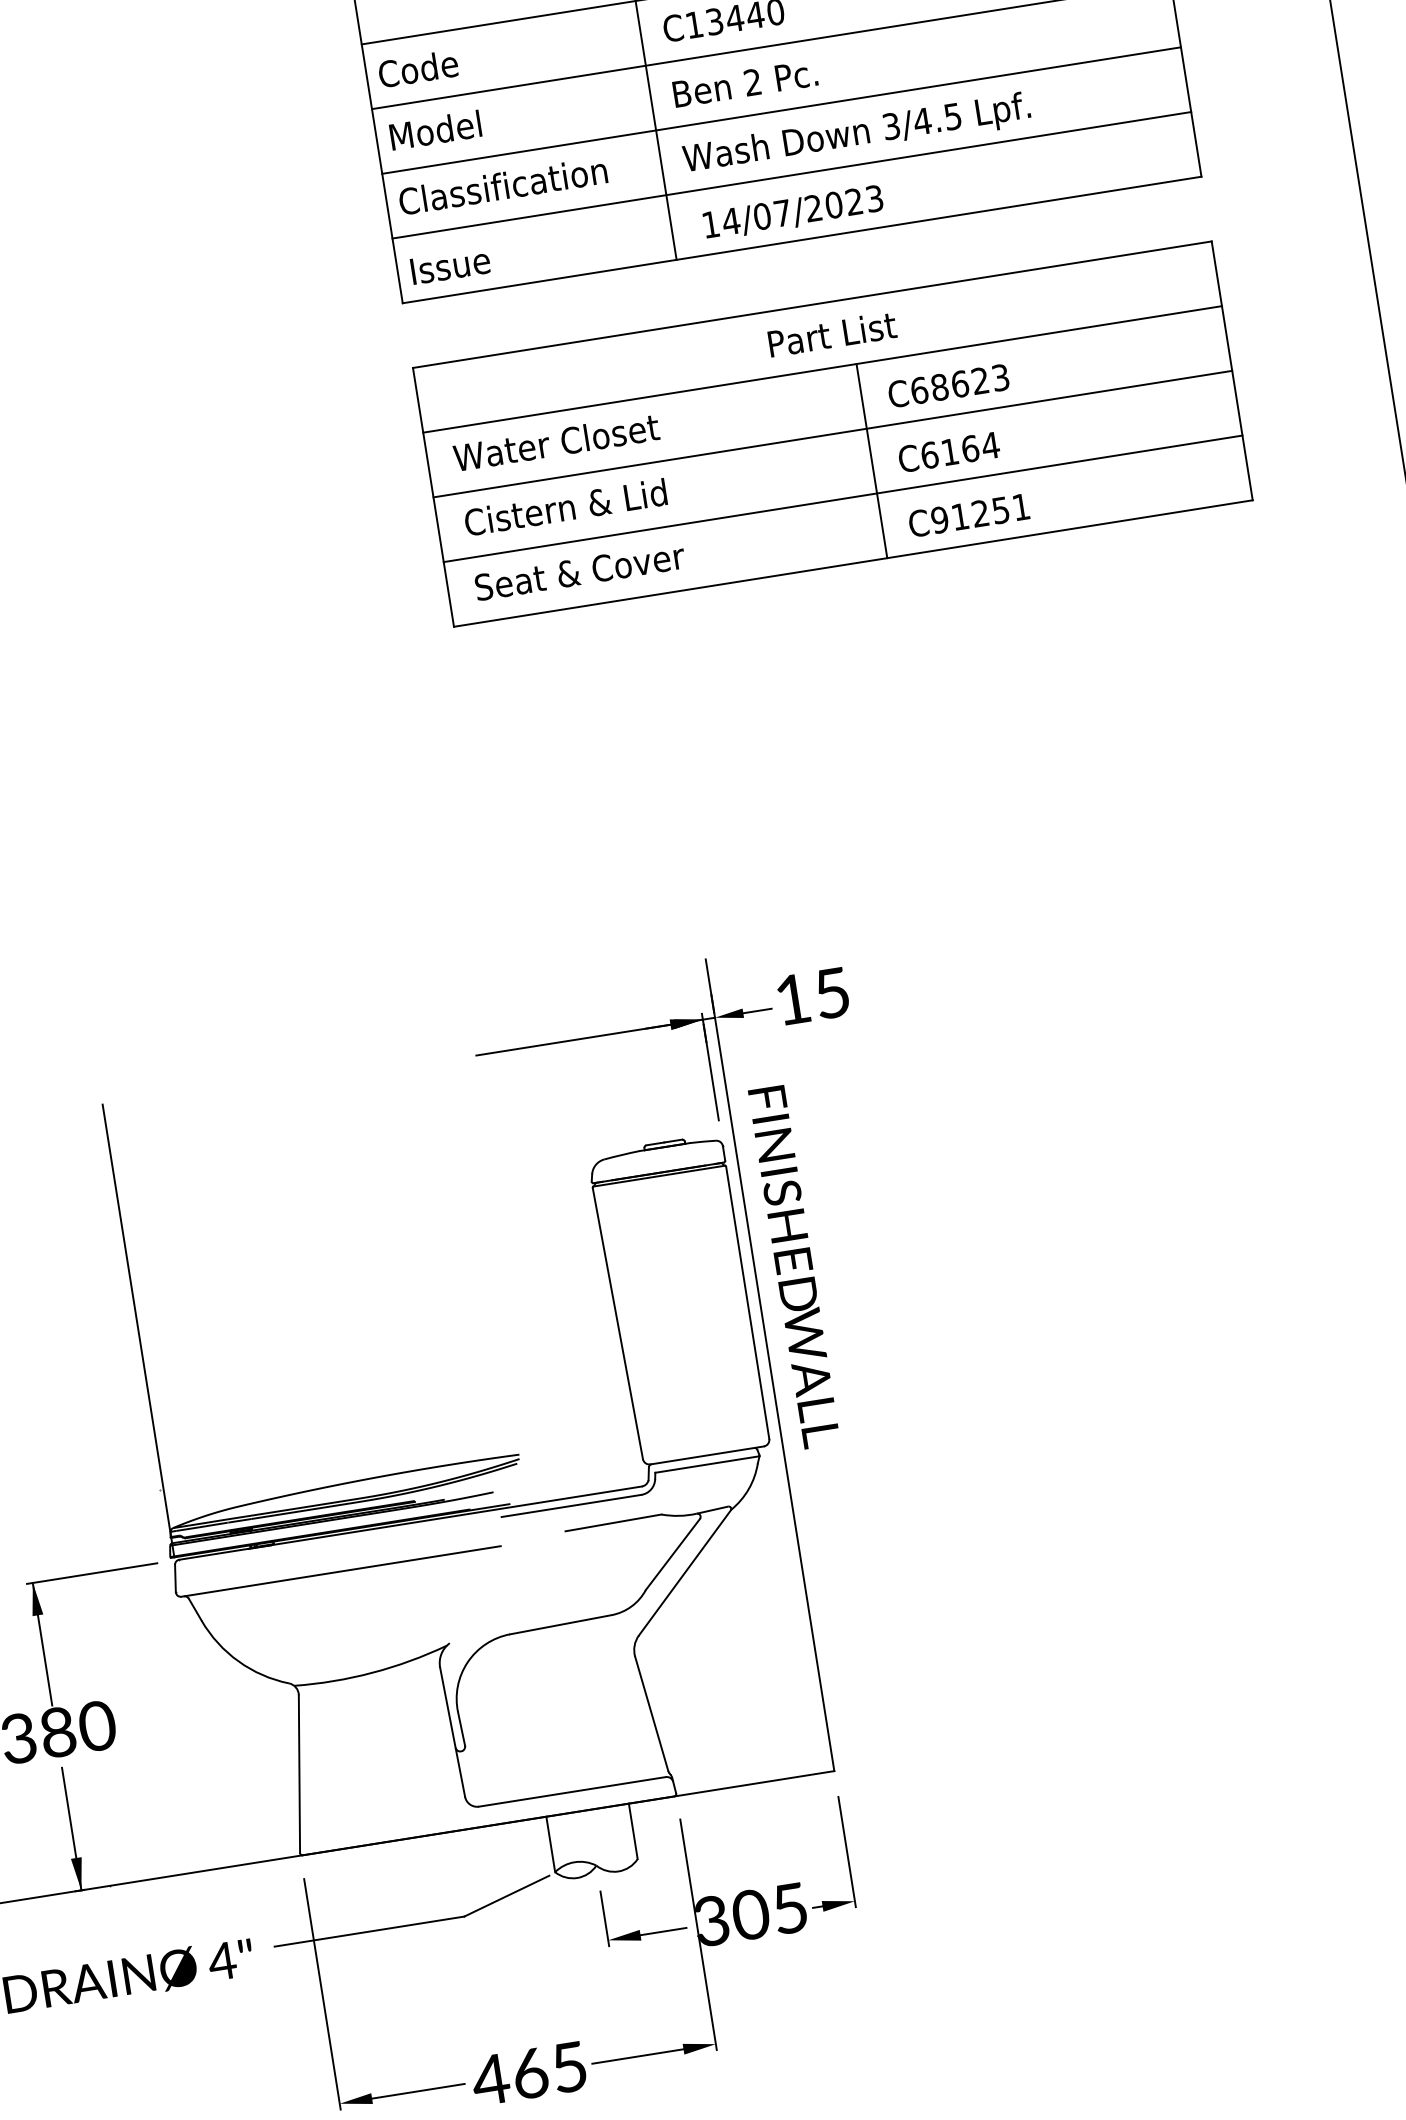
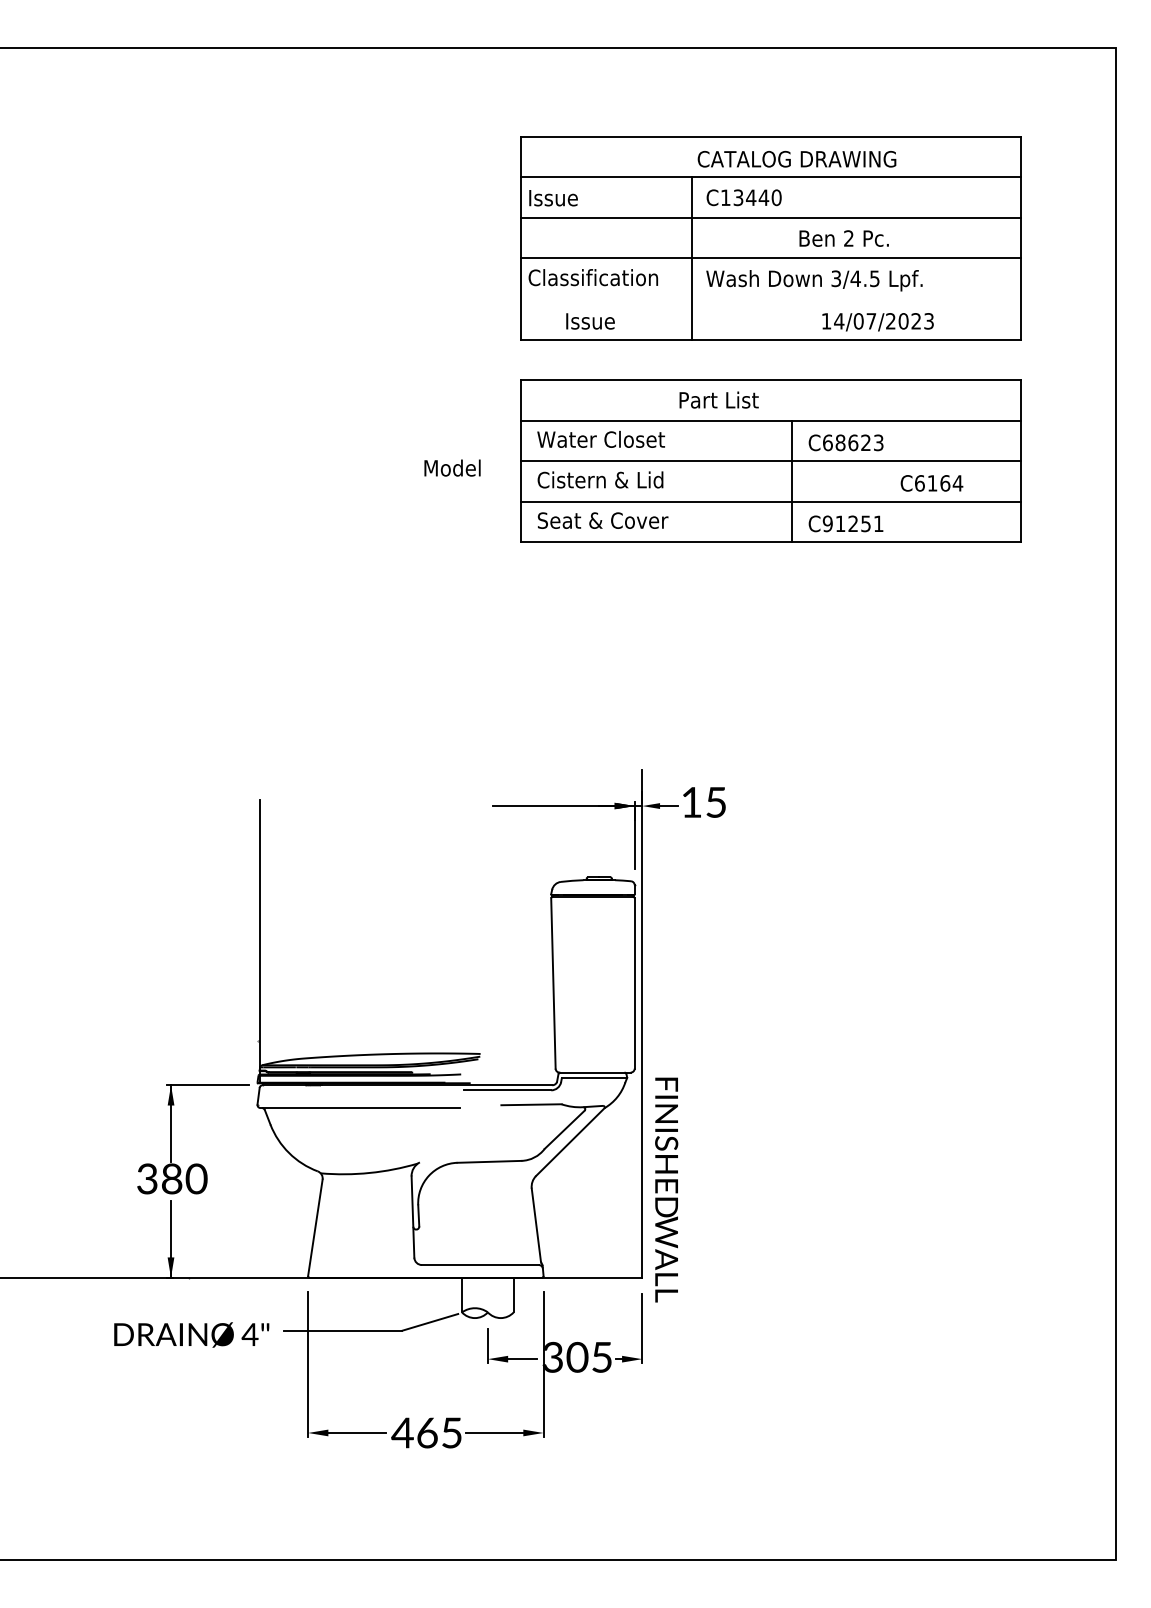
text: (417, 68) -> (552, 197), Code -> Issue
text: (744, 83) -> (843, 238), moved
text: (435, 129) -> (452, 467), moved
line: (791, 176) -> (770, 299), removed
text: (792, 213) -> (877, 322), moved
text: (450, 266) -> (590, 321), moved
text: (831, 333) -> (718, 399), moved
text: (948, 452) -> (931, 483), moved
text: (793, 1266) -> (666, 1189), moved

